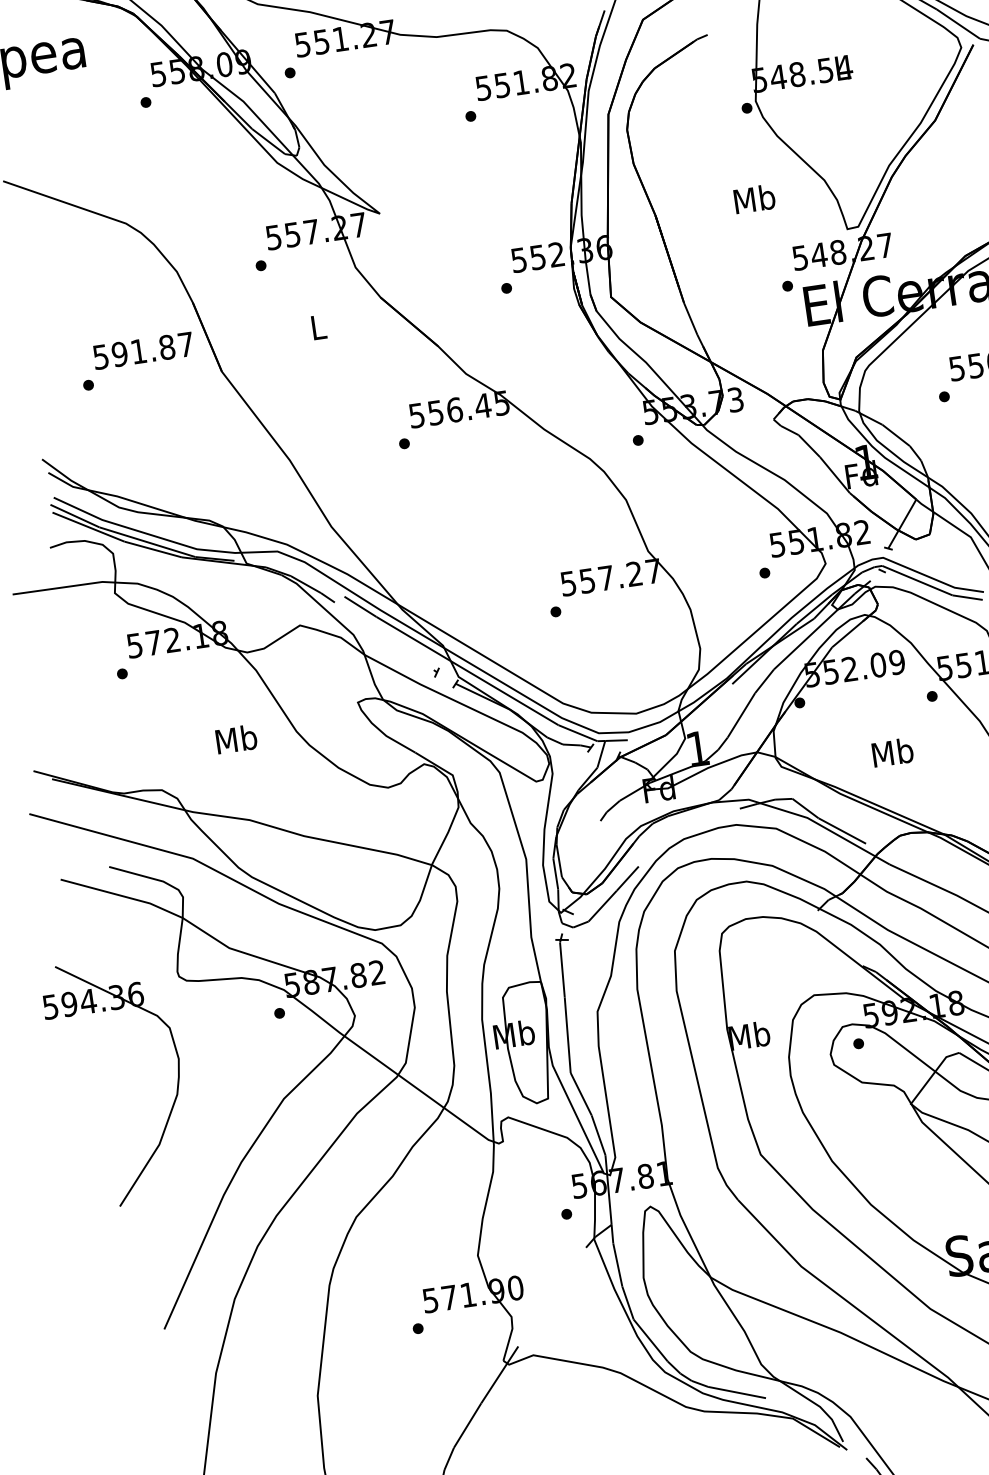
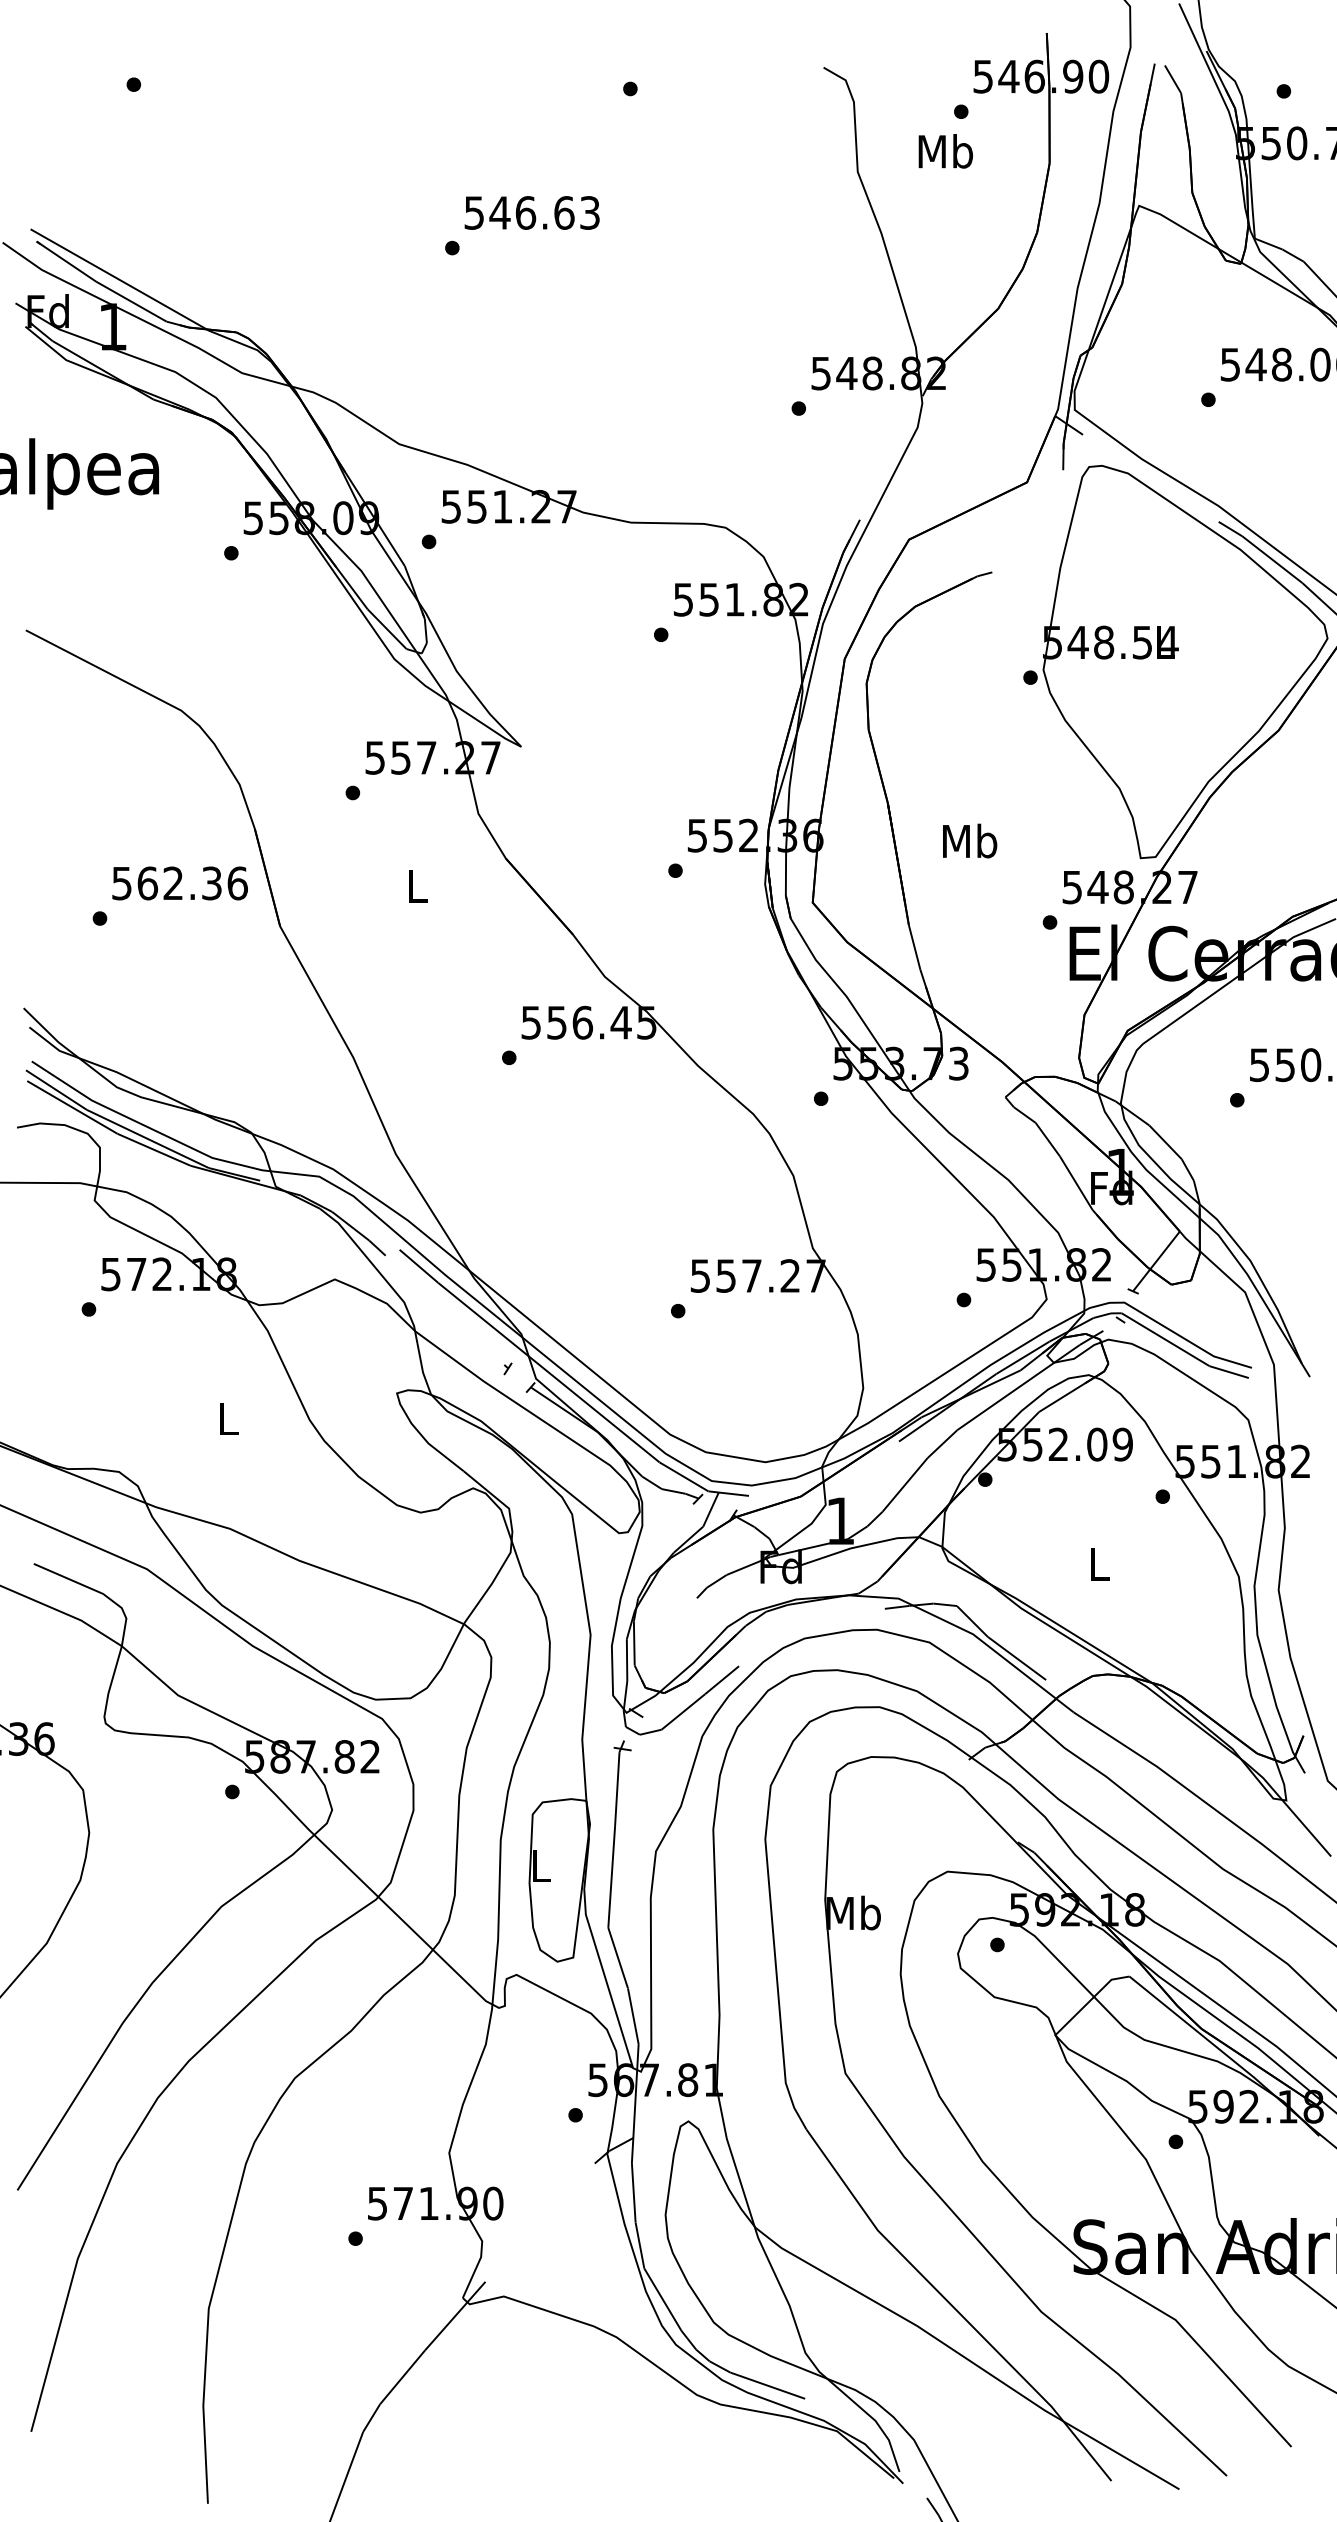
text: (754, 198) -> (970, 840), moved
text: (152, 349) -> (192, 883), 591.87 -> 562.36
text: (236, 739) -> (228, 1418), Mb -> L
text: (892, 752) -> (1099, 1563), Mb -> L
text: (514, 1034) -> (540, 1865), Mb -> L

